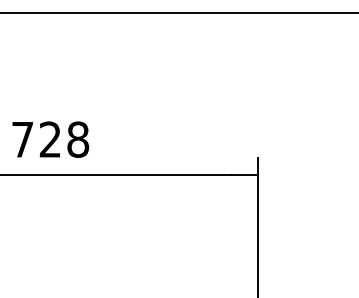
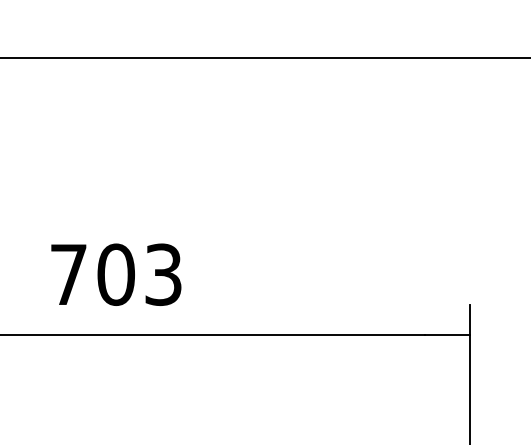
text: (64, 139) -> (140, 274), 728 -> 703

